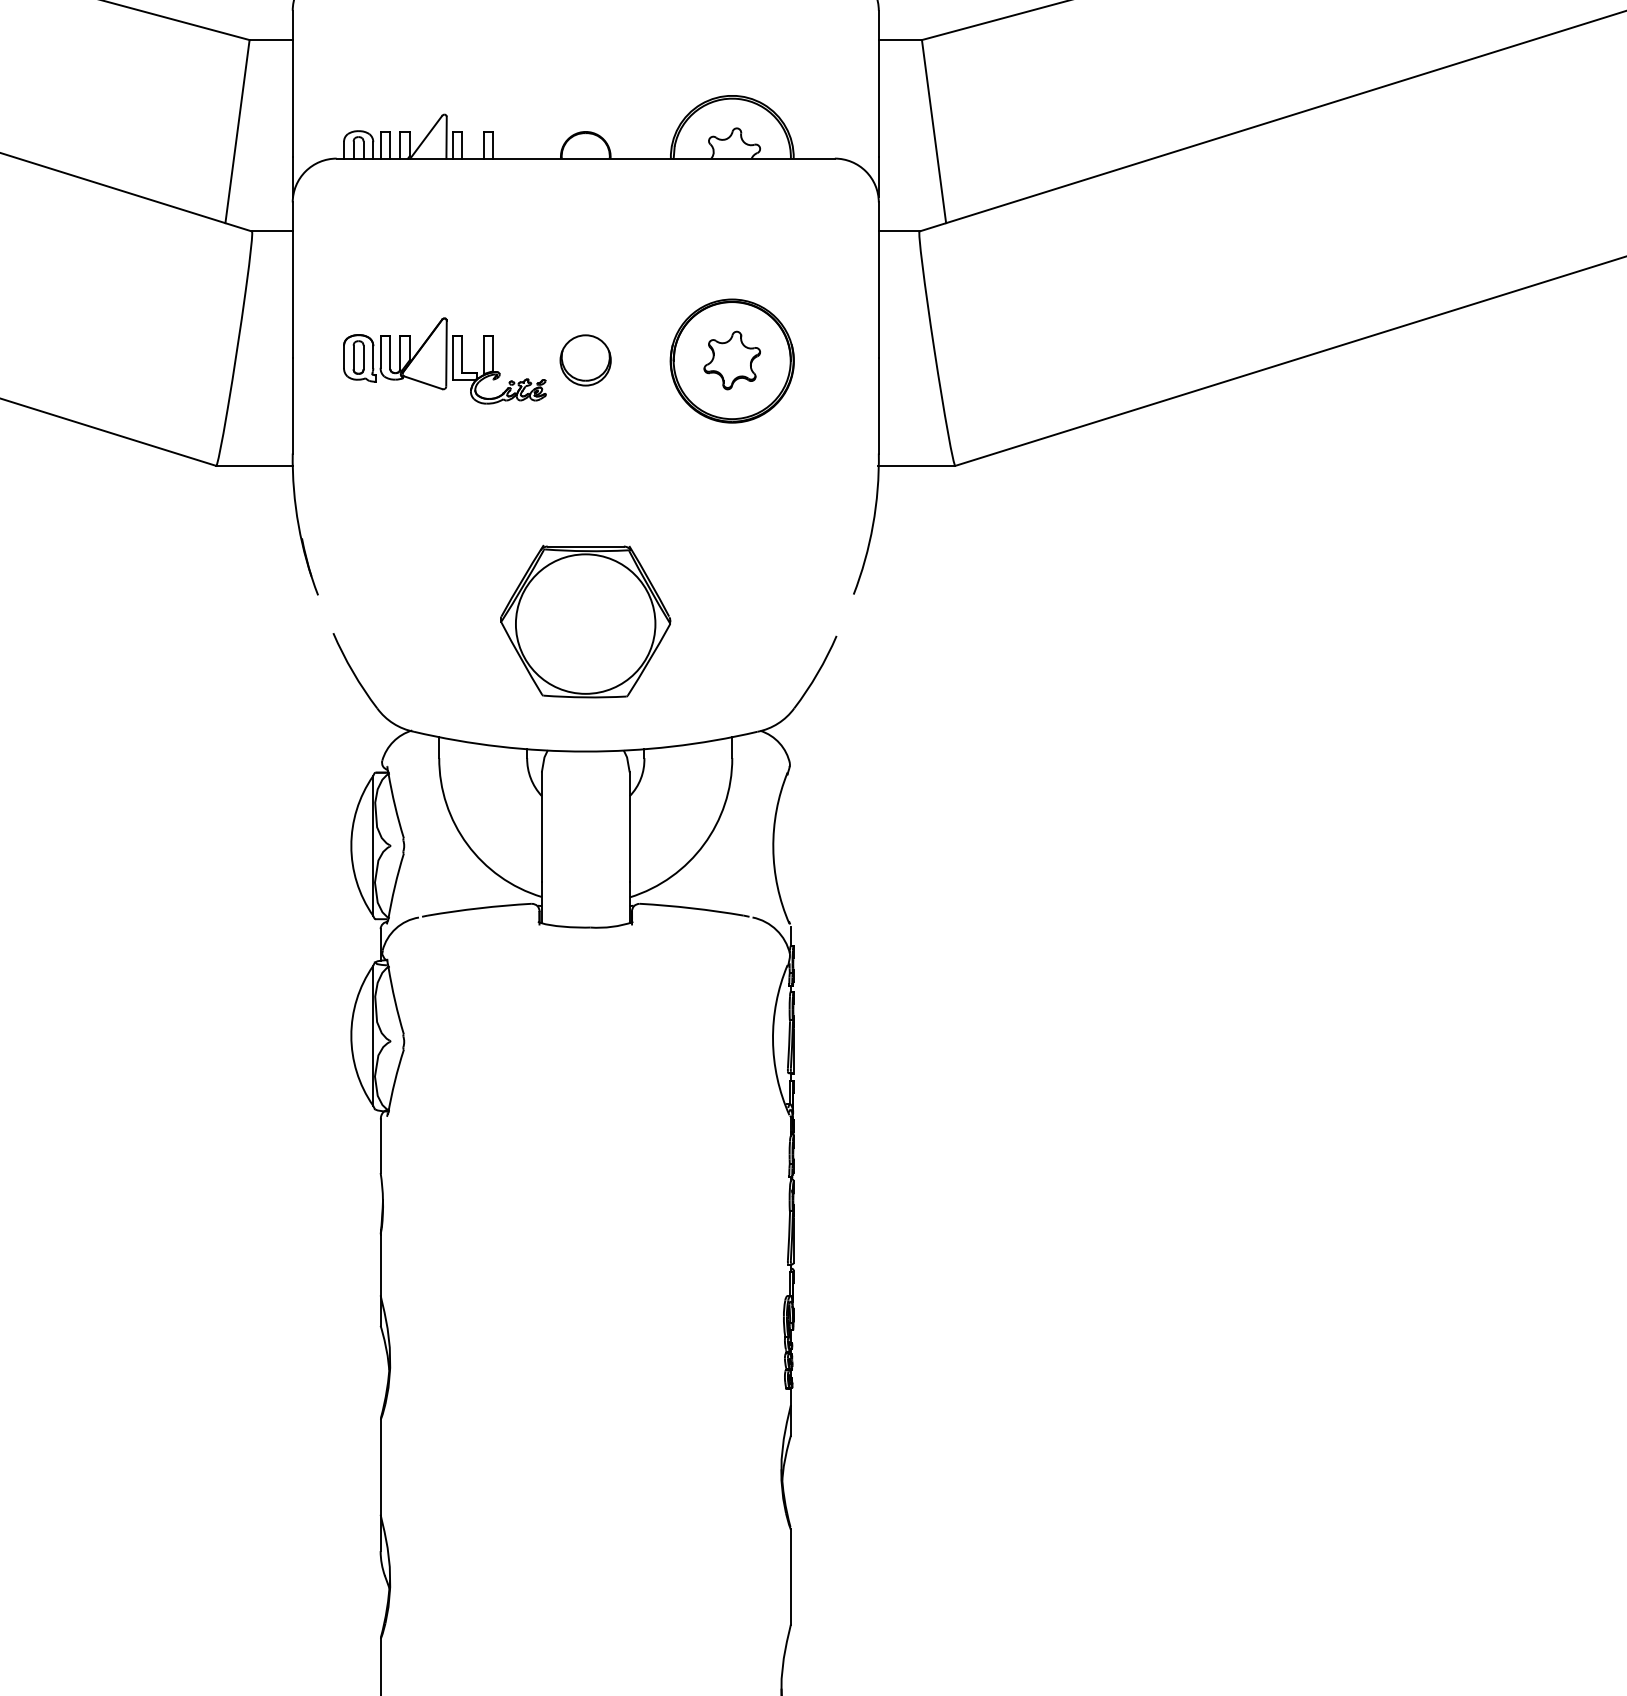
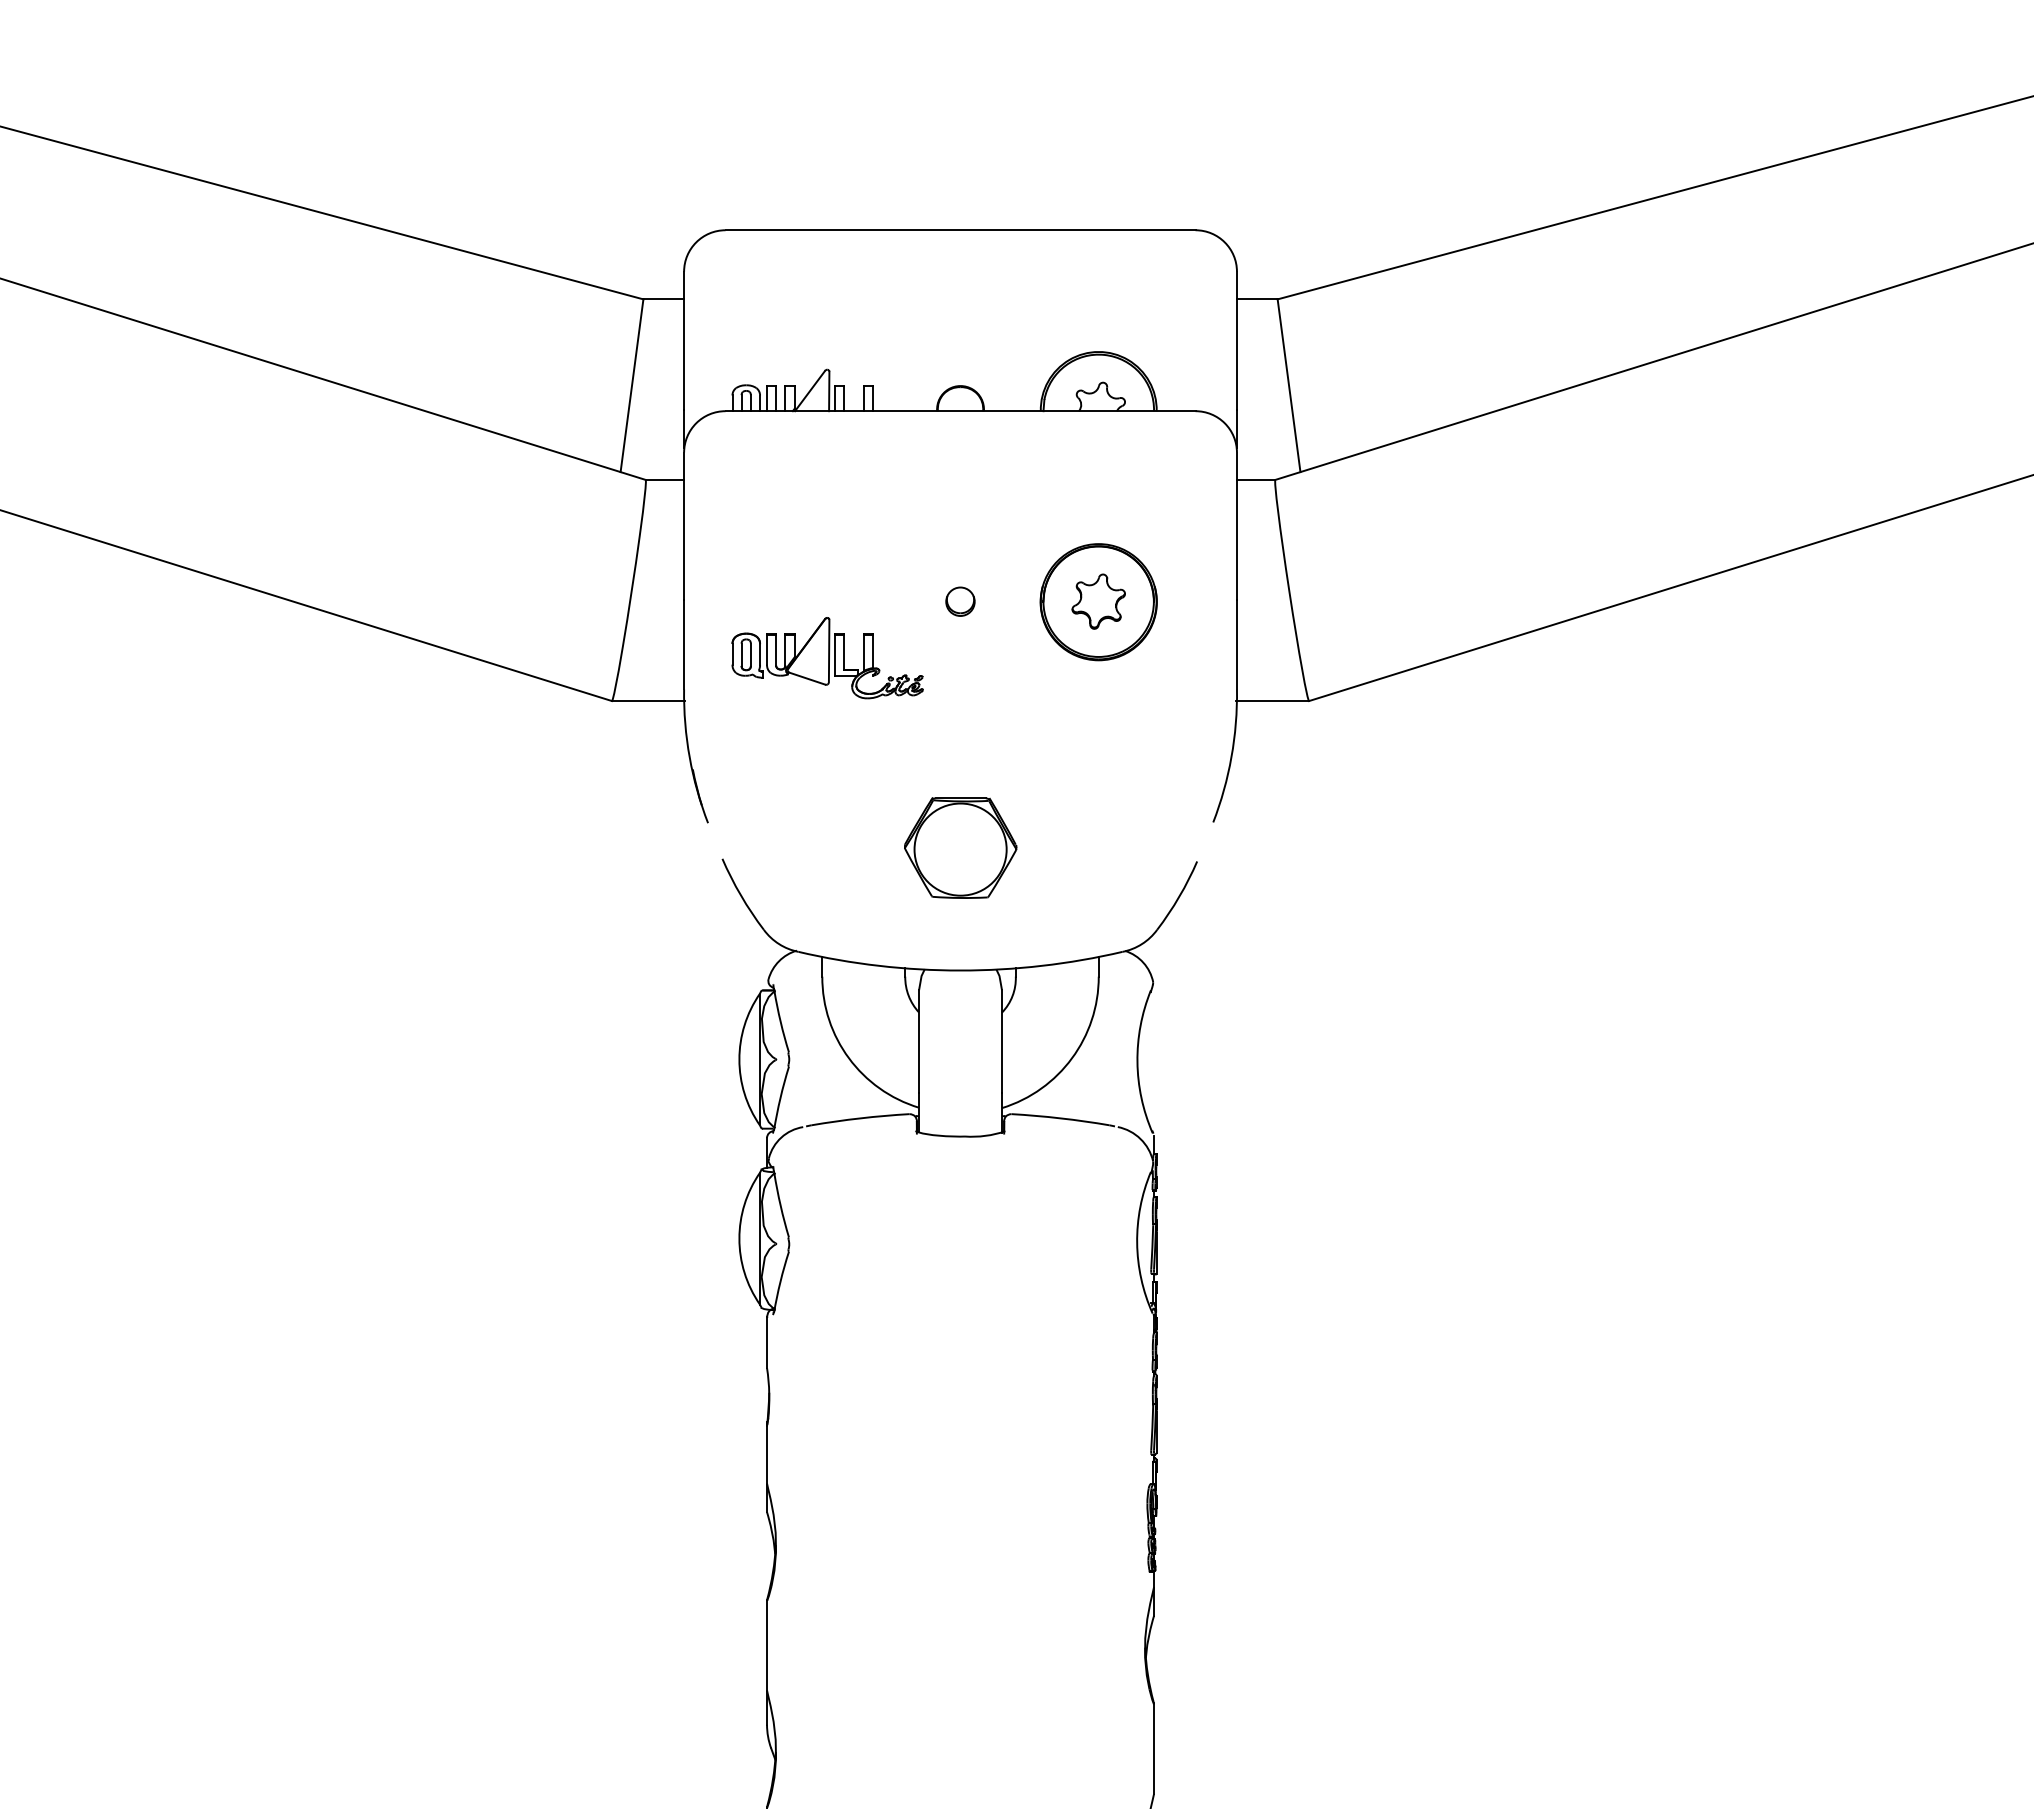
part: (585, 360) -> (960, 601), size x0.6
part: (444, 361) -> (827, 658), moved
part: (585, 621) -> (960, 847), size x0.7

